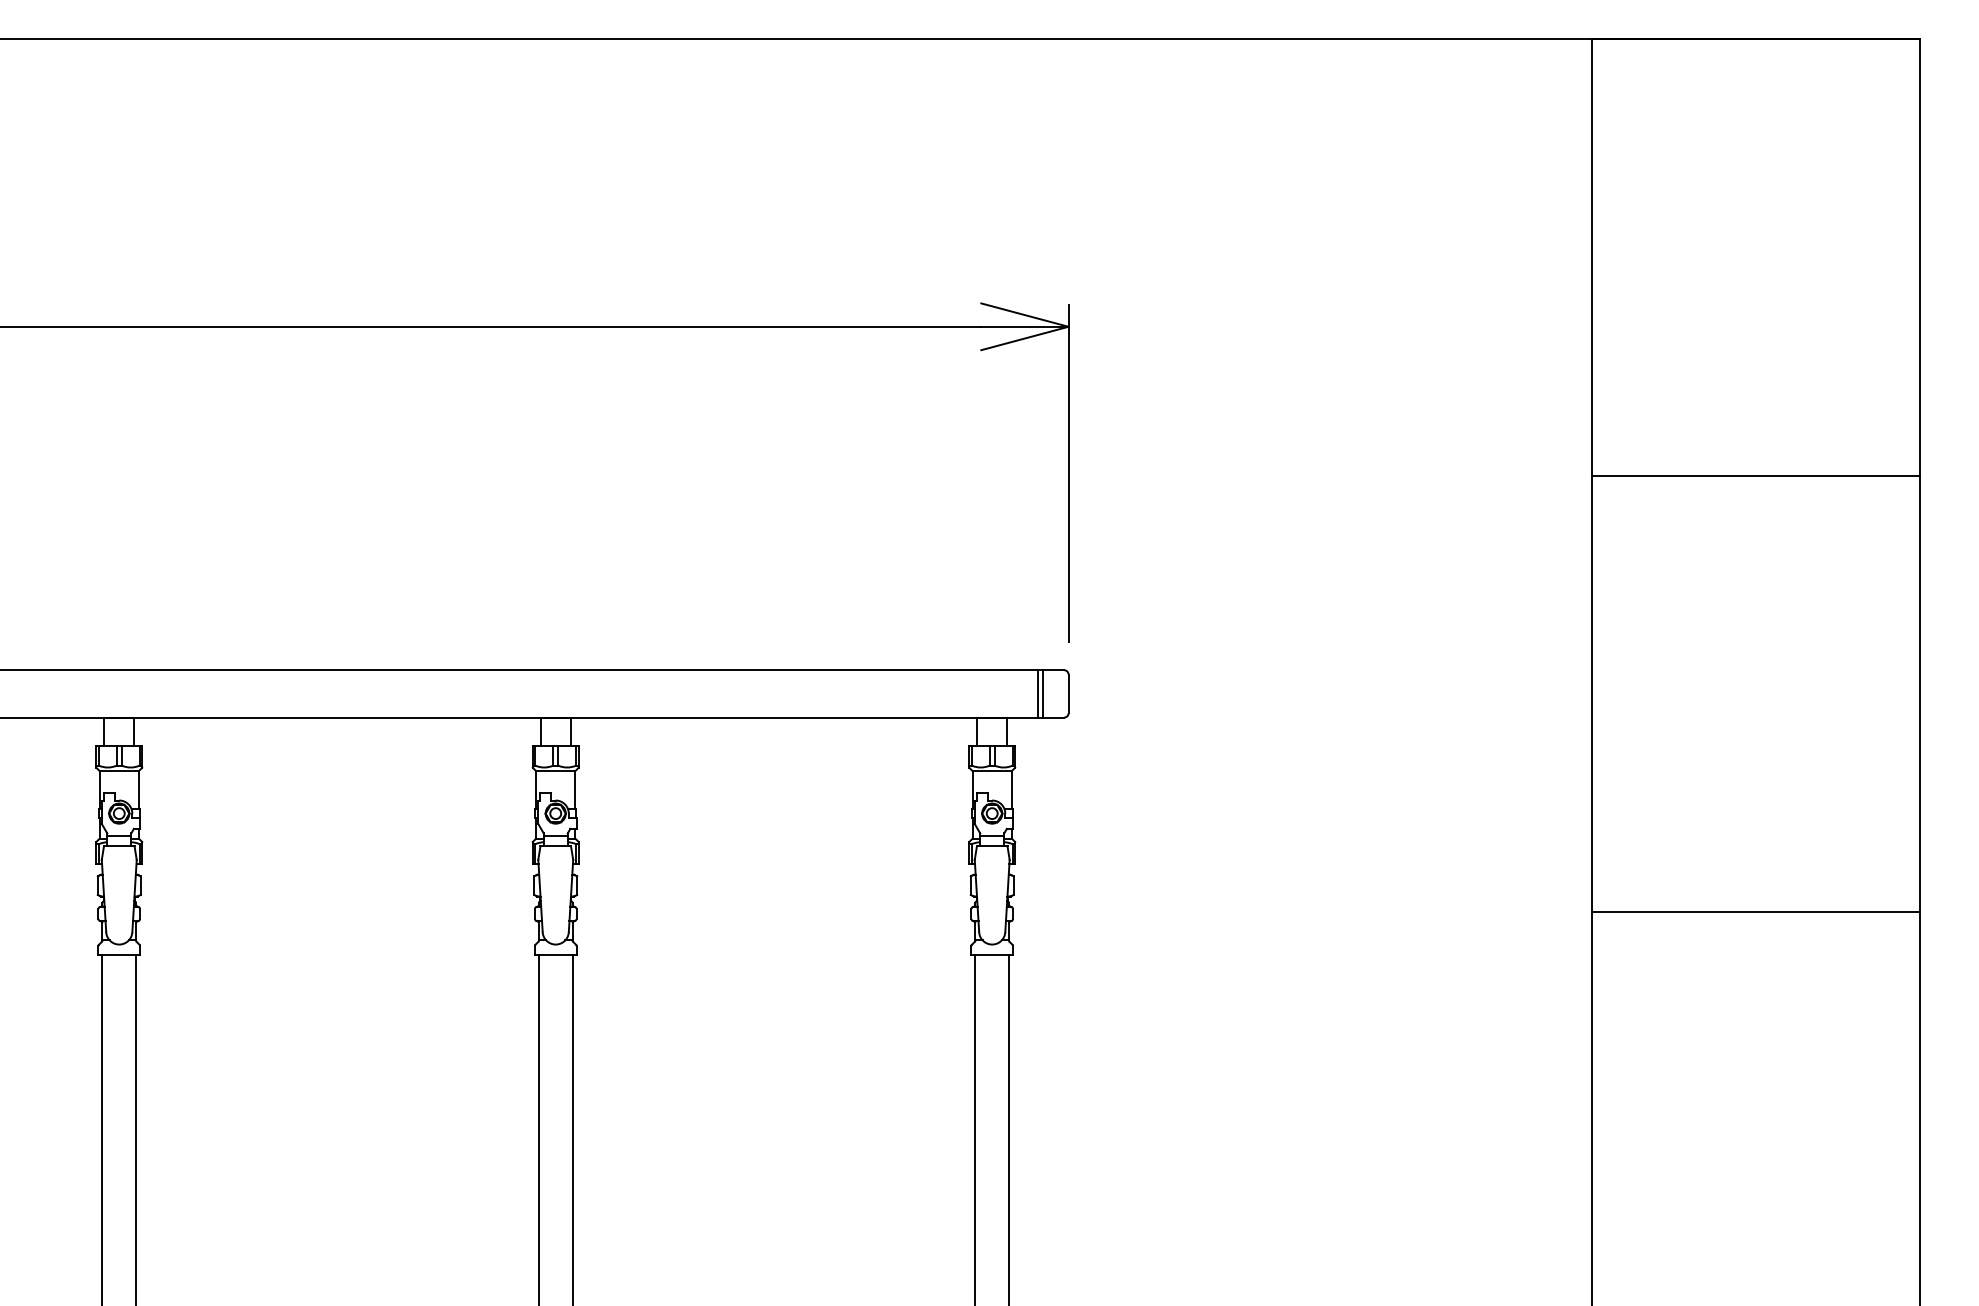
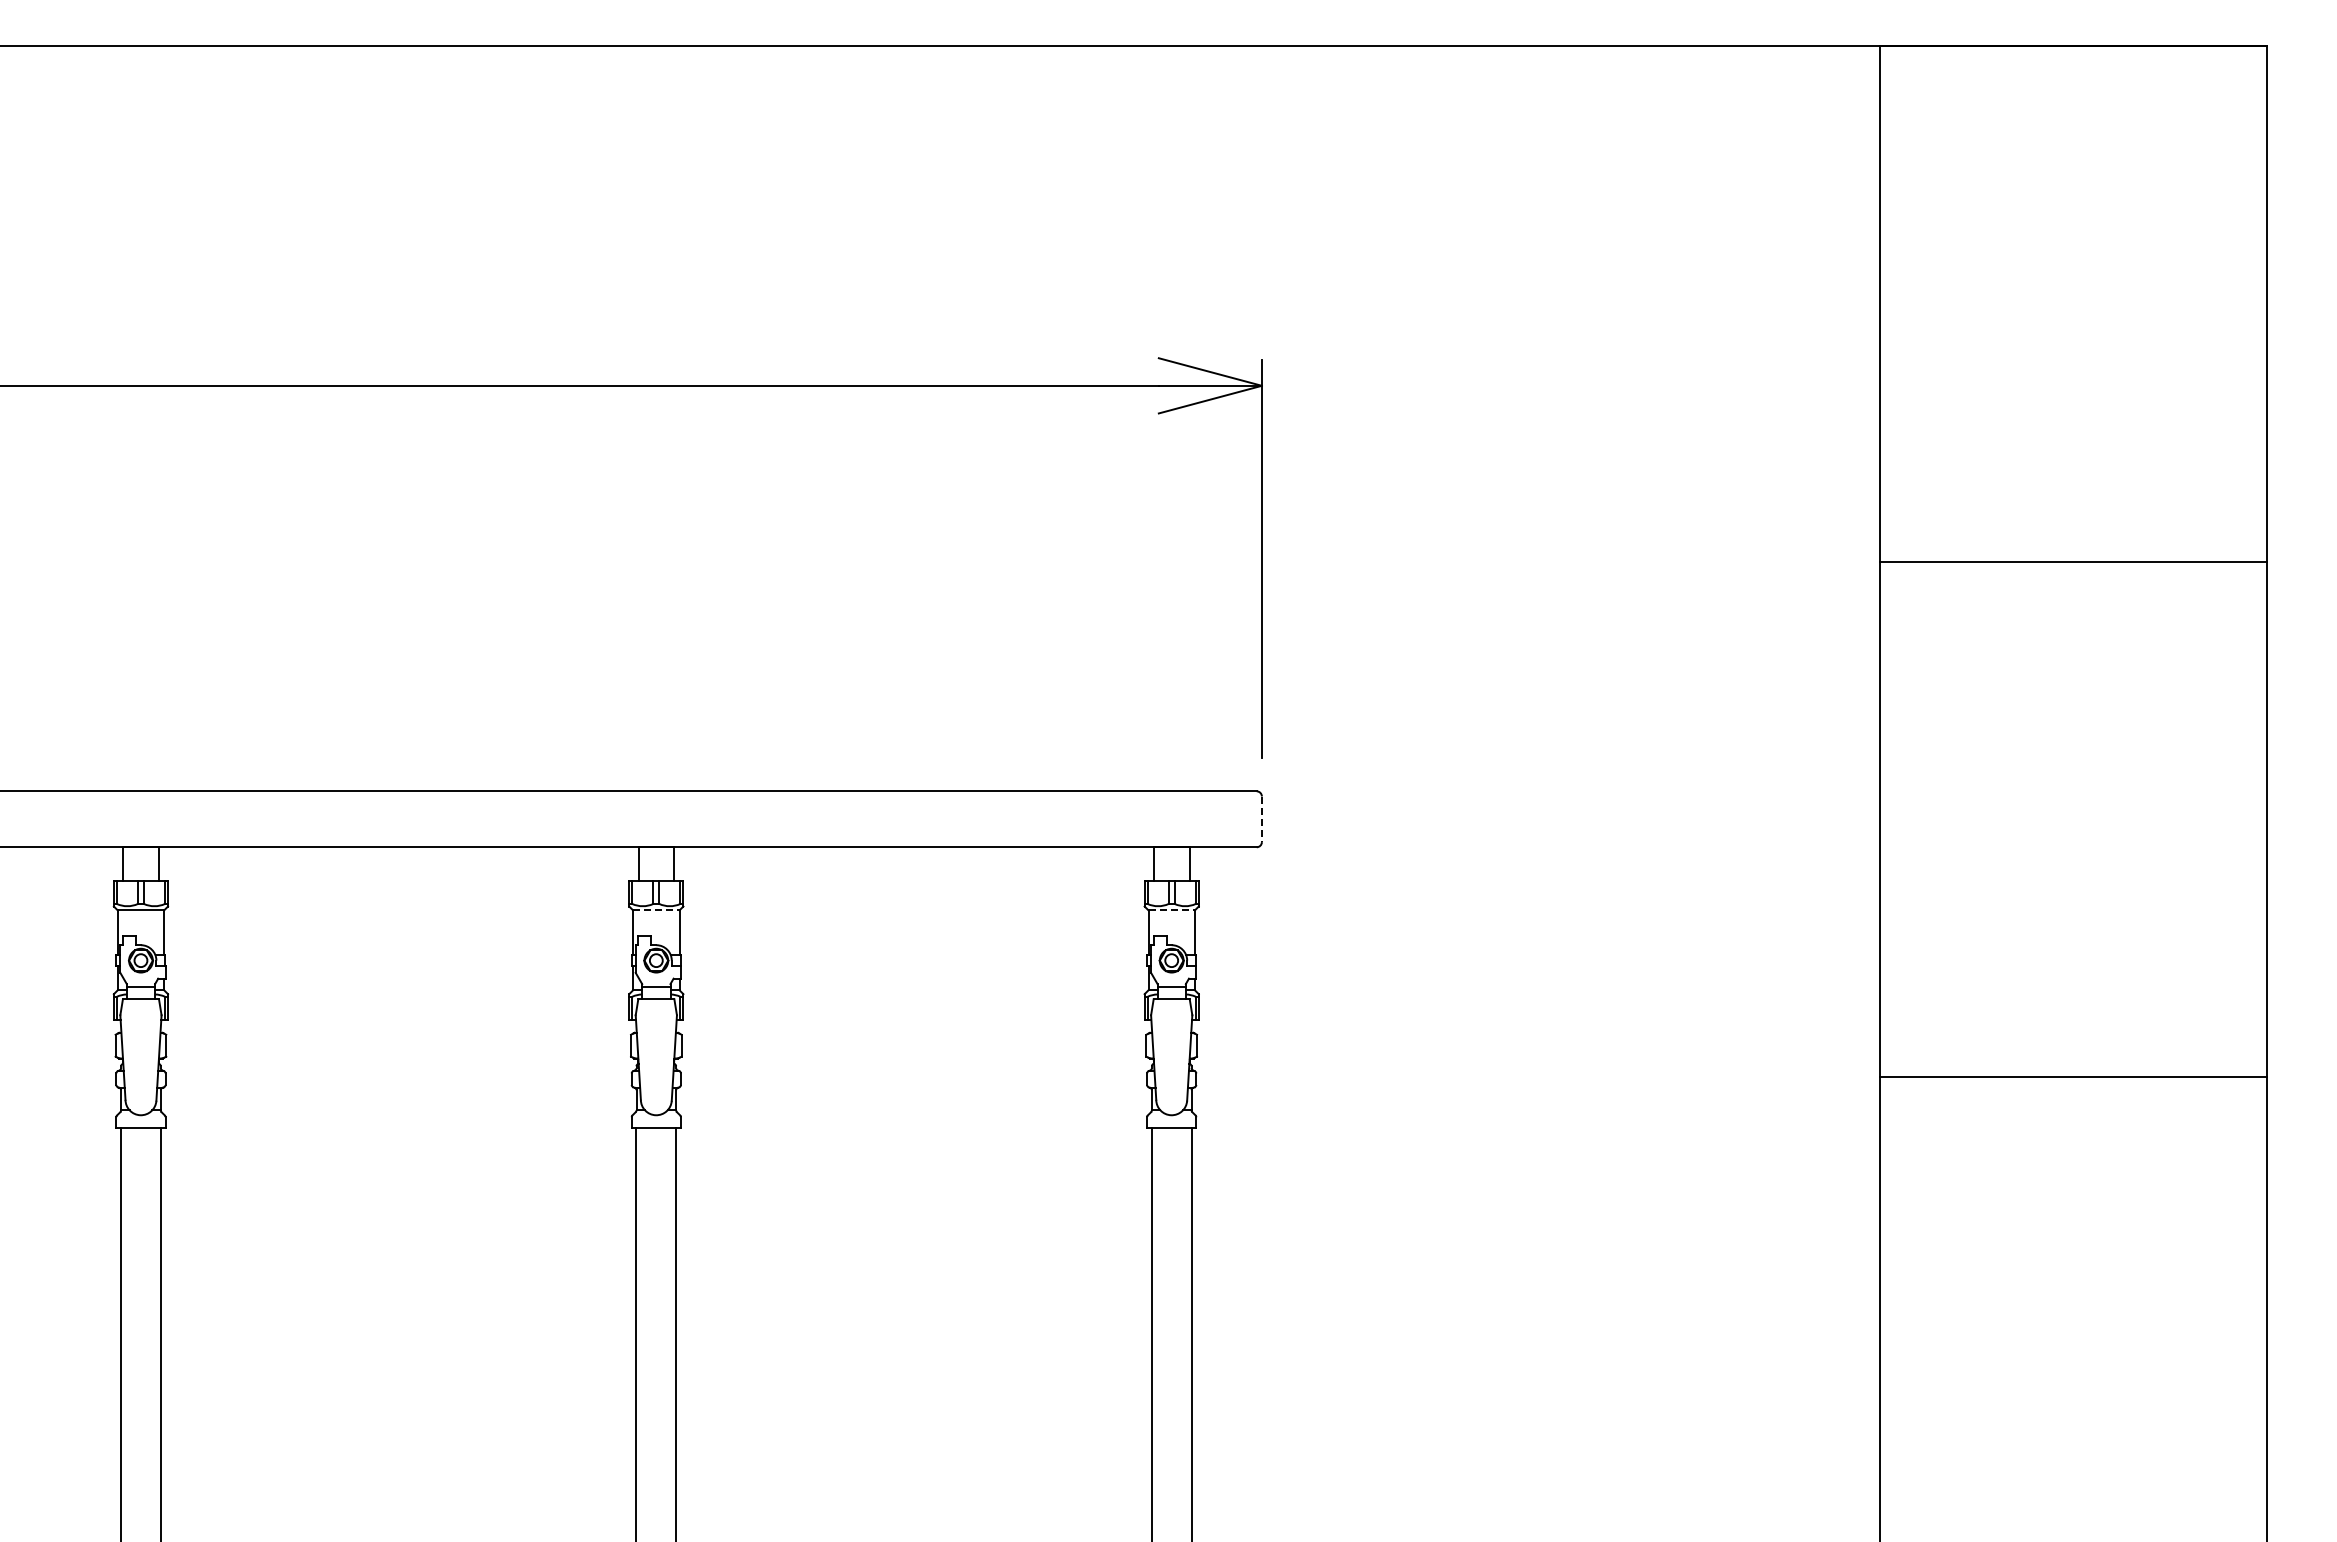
line: (1037, 694) -> (1225, 819), removed
line: (1042, 694) -> (1231, 819), removed
line: (1068, 694) -> (1261, 819), solid -> dashed
line: (555, 771) -> (656, 910), solid -> dashed
line: (992, 771) -> (1172, 910), solid -> dashed

